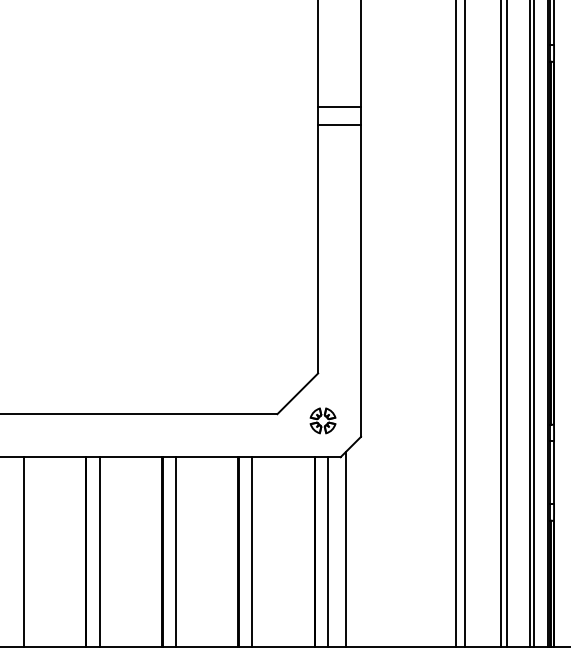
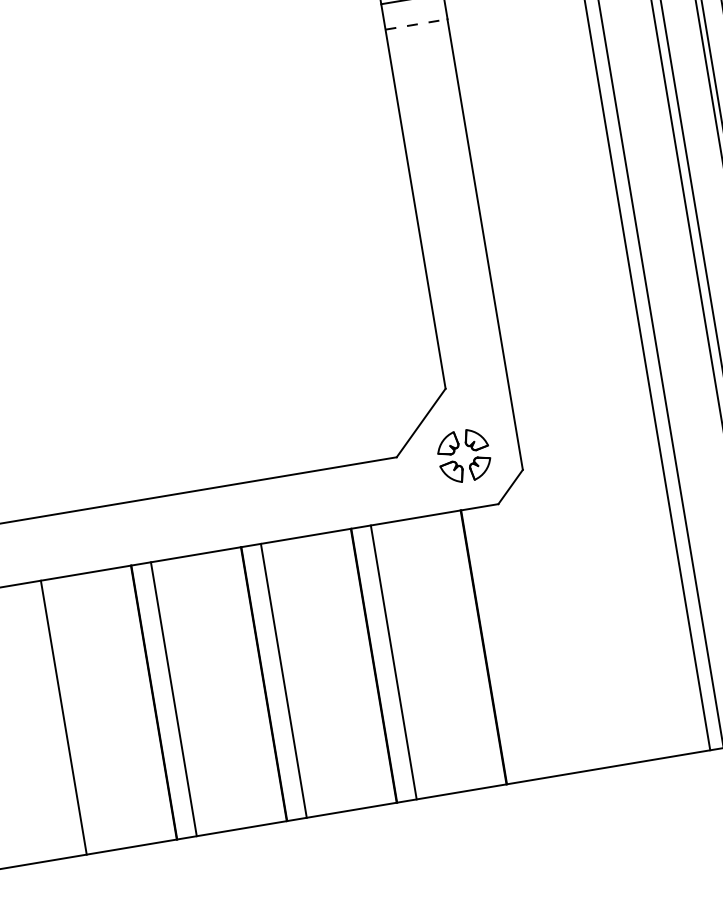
line: (339, 124) -> (416, 24), solid -> dashed
part: (322, 420) -> (463, 455), size x1.4
line: (346, 548) -> (528, 634), removed
line: (328, 551) -> (503, 643), removed

